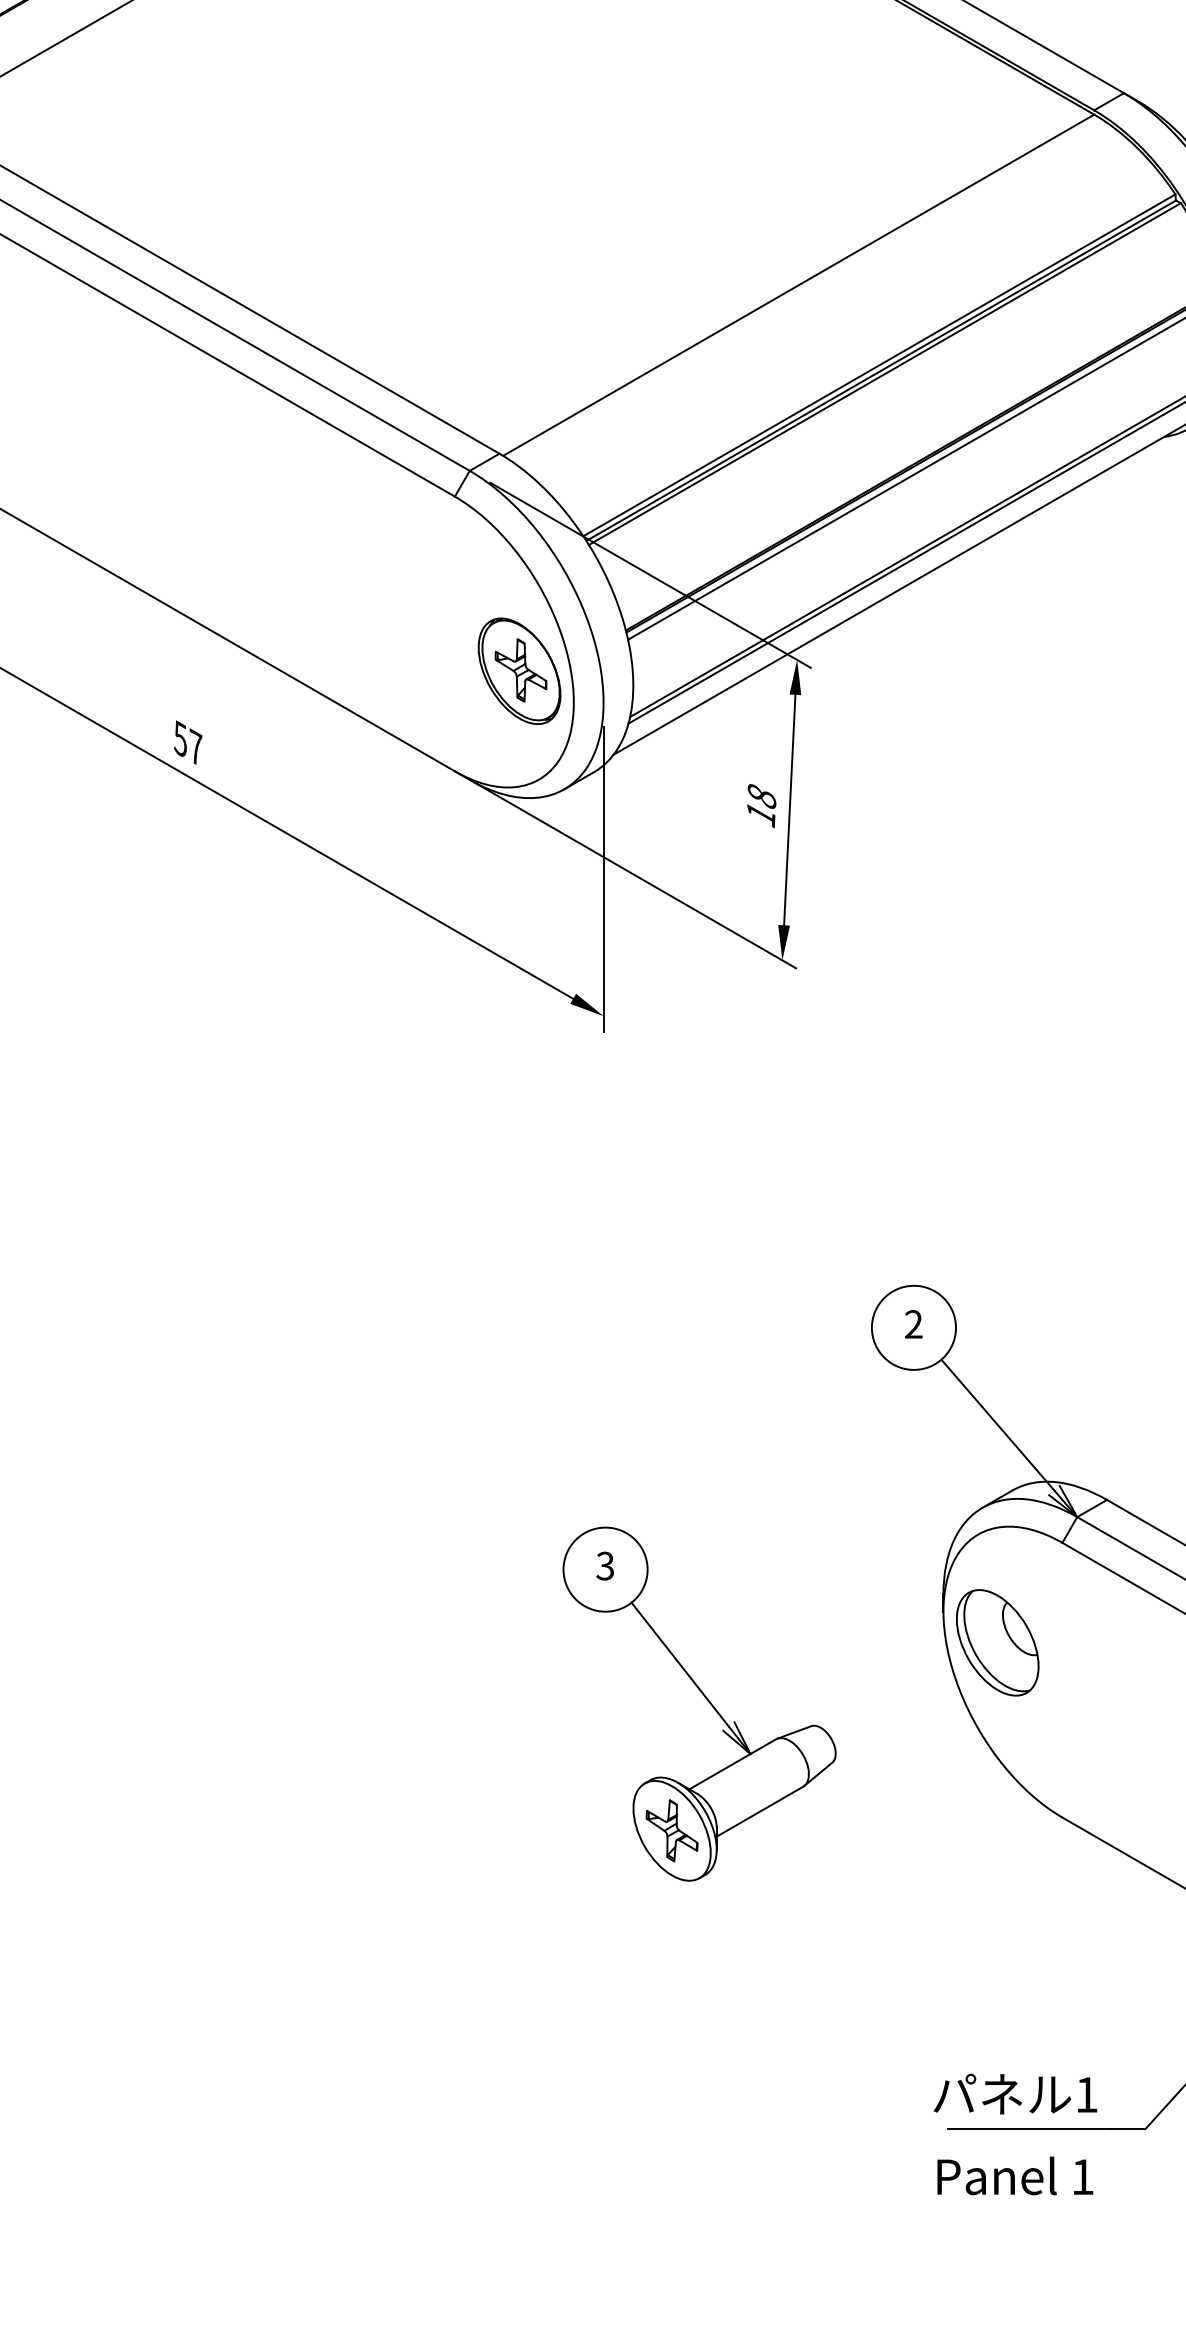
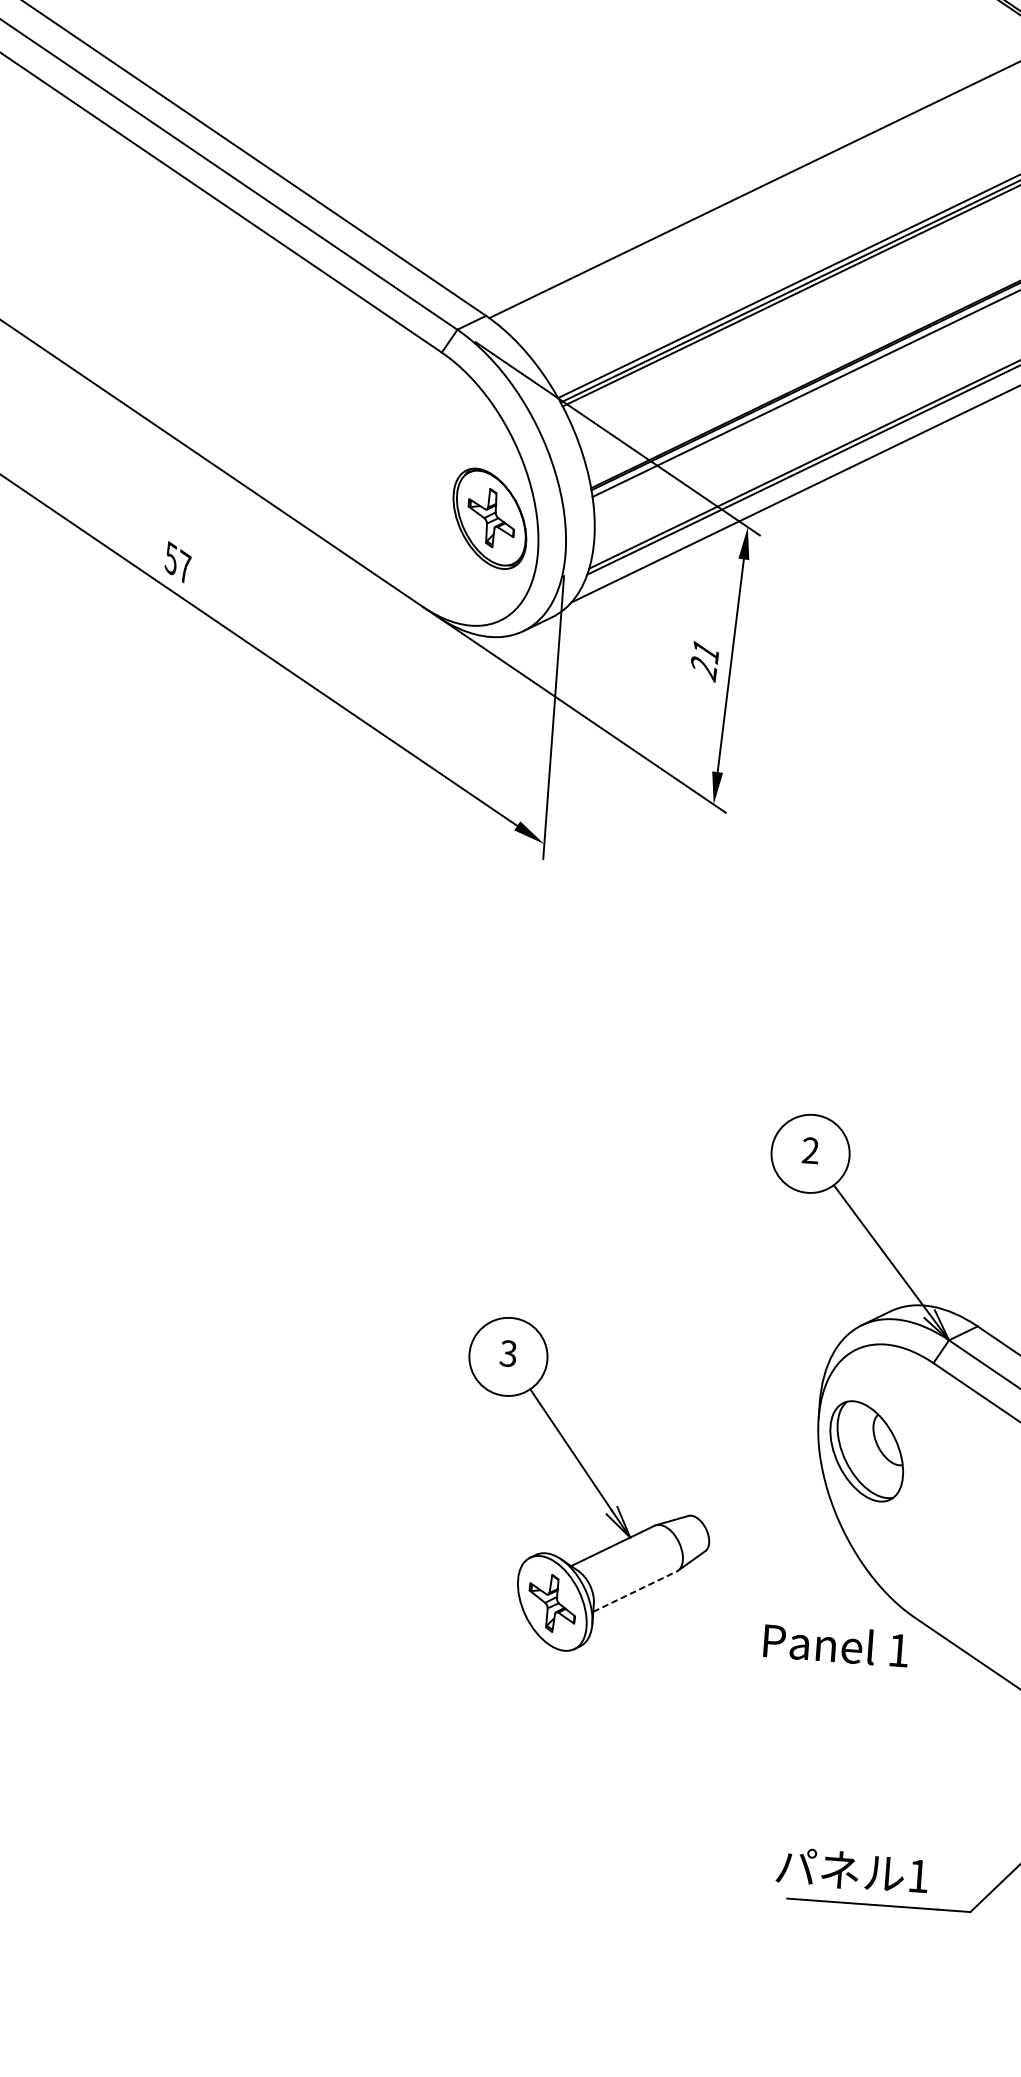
text: (761, 806) -> (704, 660), 18 -> 21
line: (759, 1811) -> (634, 1591), solid -> dashed
text: (1015, 2175) -> (836, 1644), moved

